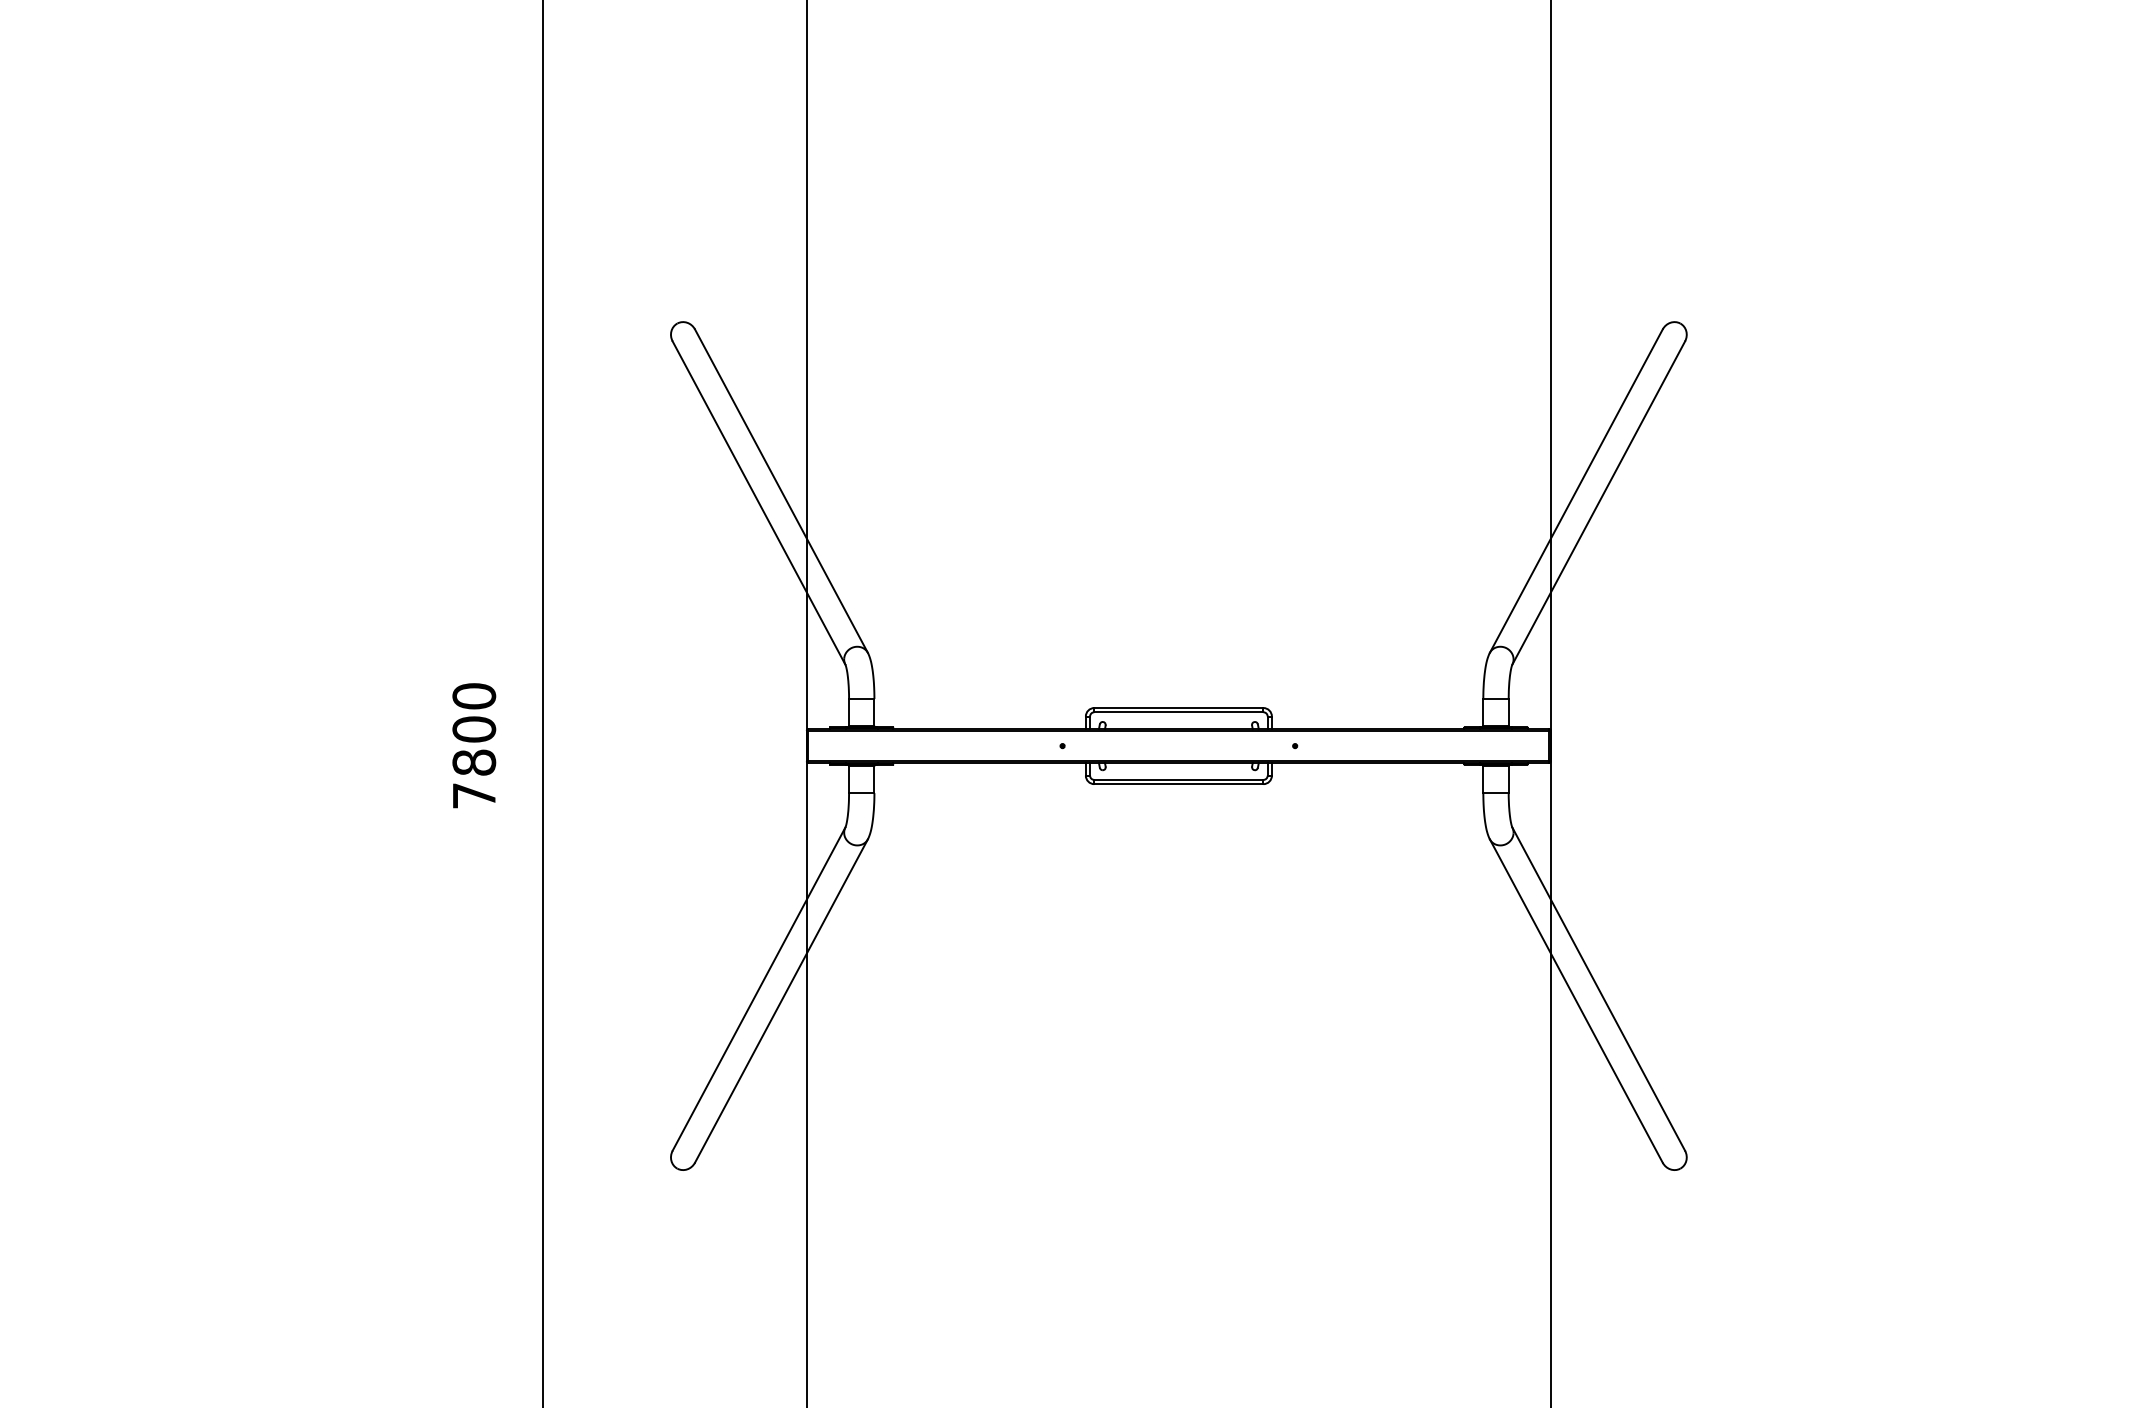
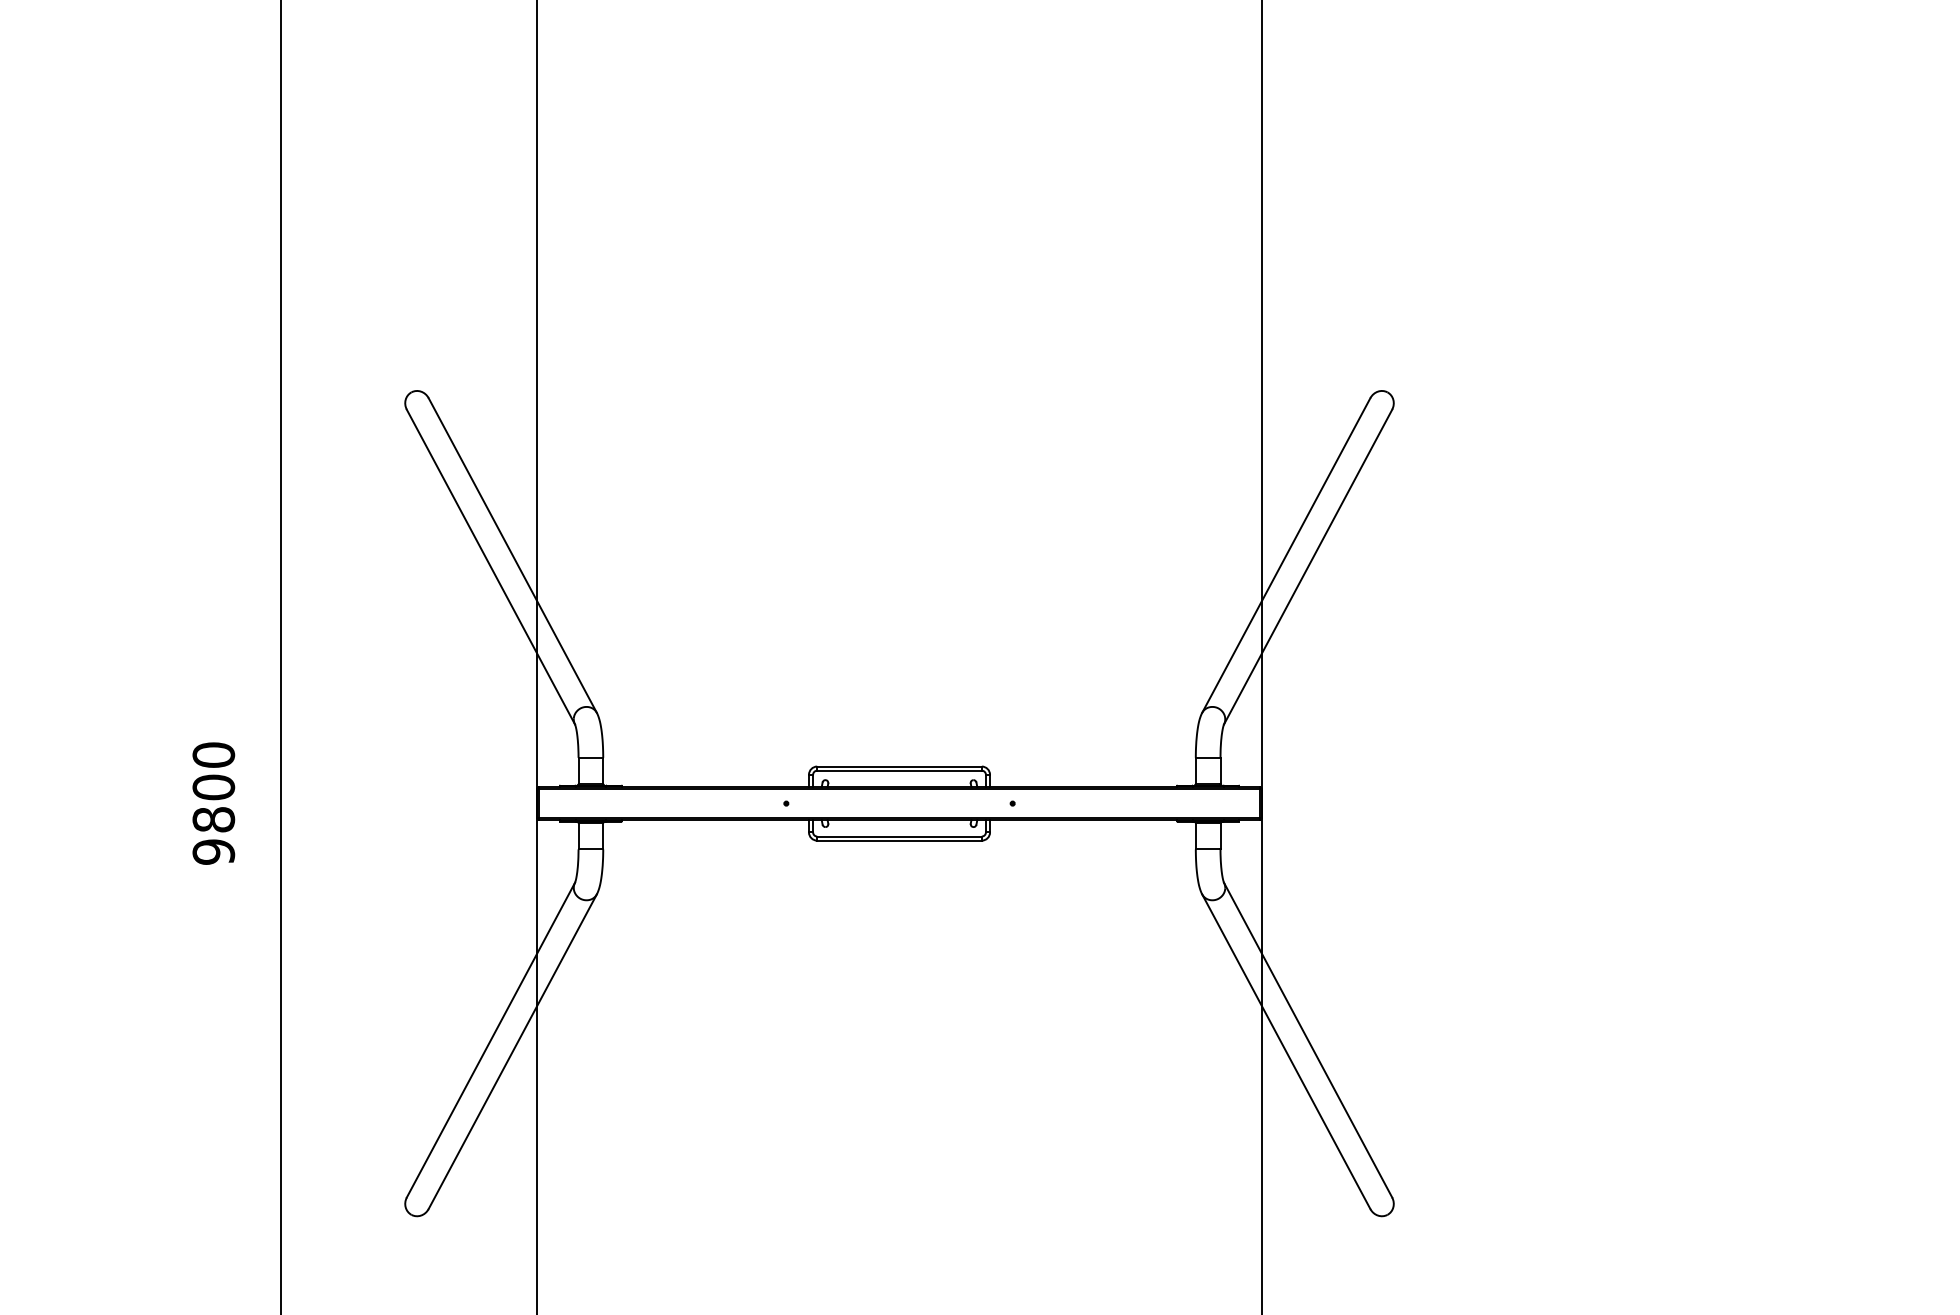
text: (474, 796) -> (214, 852), 7800 -> 9800

